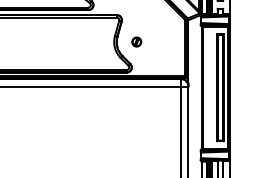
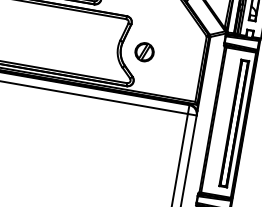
part: (136, 41) -> (144, 51), size x1.67

